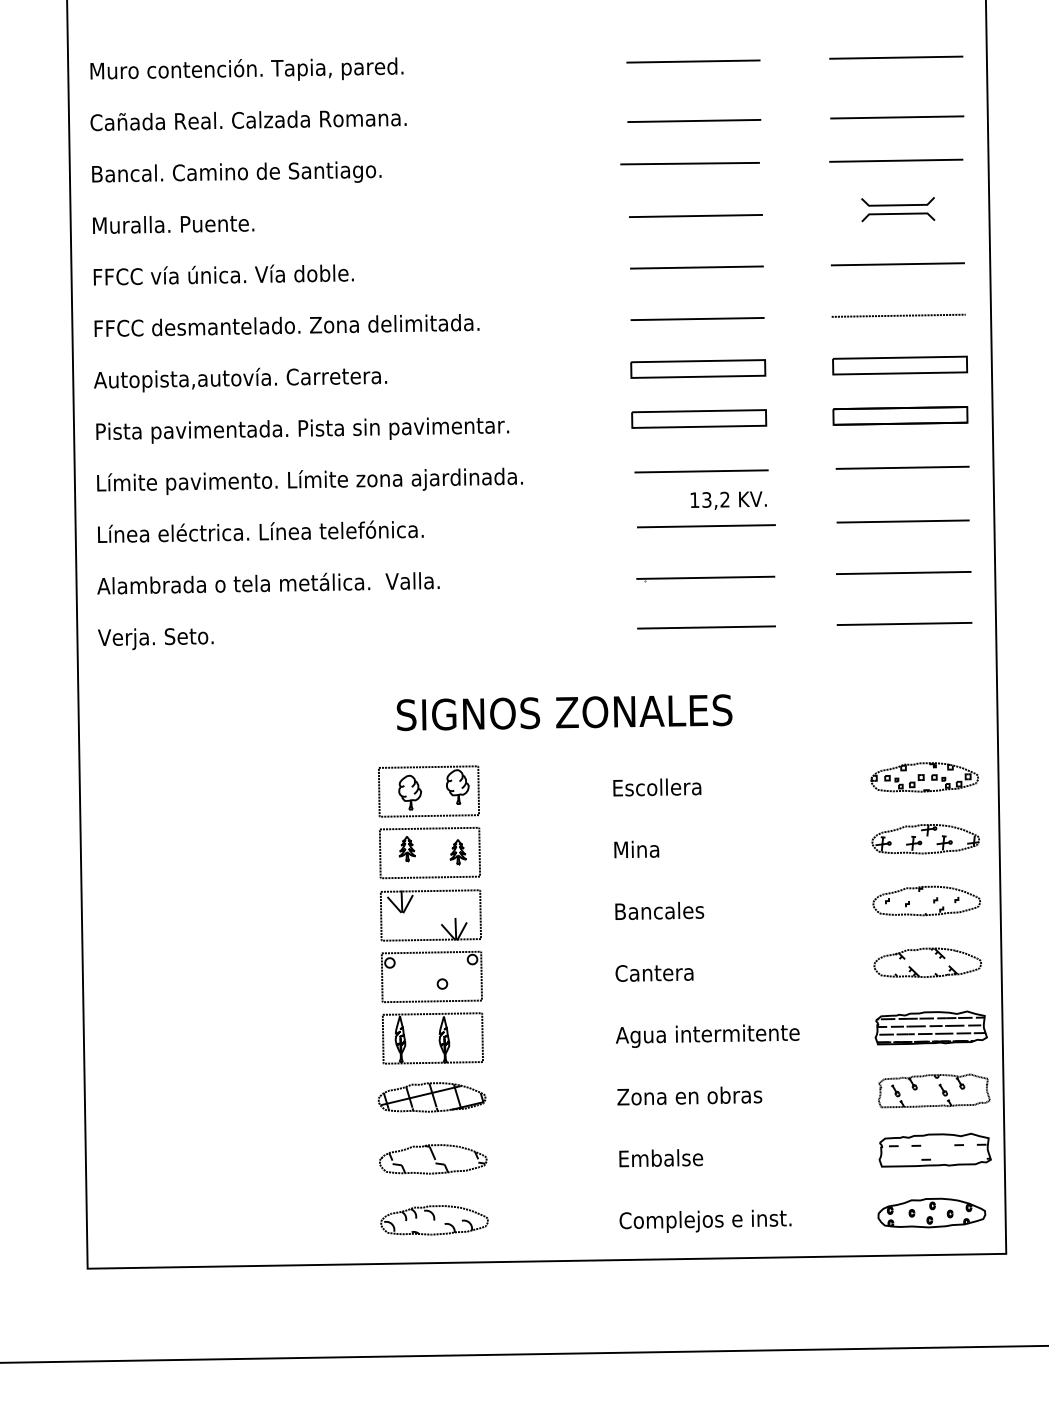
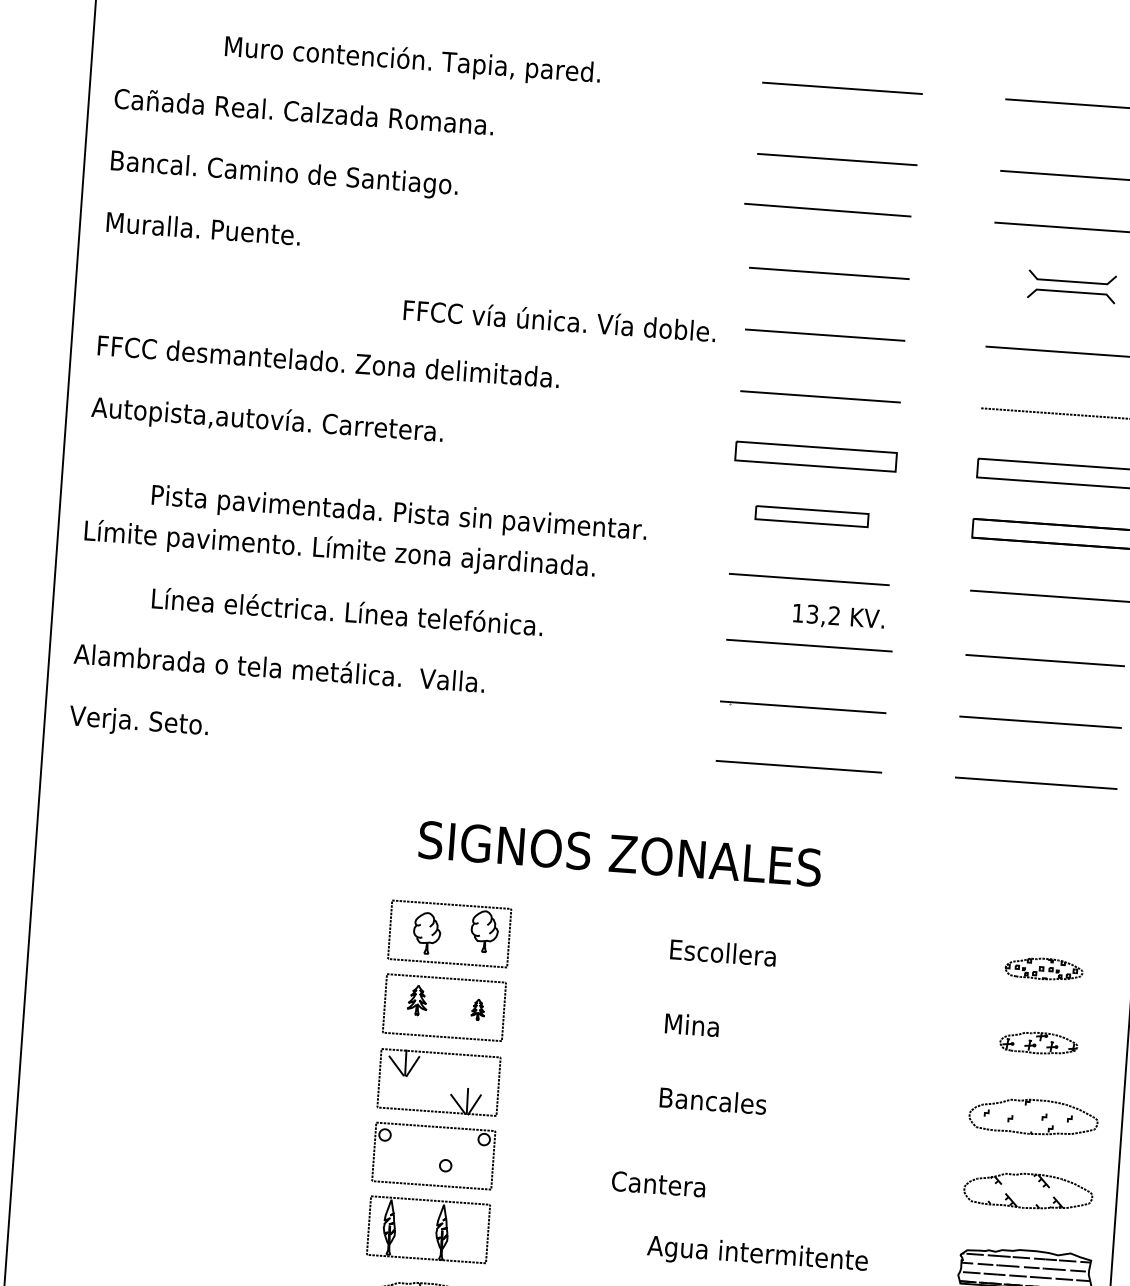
text: (246, 68) -> (412, 59), moved
text: (223, 274) -> (559, 320), moved
part: (699, 418) -> (812, 516), size x0.7
text: (302, 430) -> (398, 514), moved
text: (260, 531) -> (347, 611), moved
part: (924, 777) -> (1043, 969), size x0.6
part: (925, 839) -> (1038, 1043), size x0.6
part: (457, 852) -> (477, 1009), size x0.7
text: (654, 973) -> (658, 1184), moved

